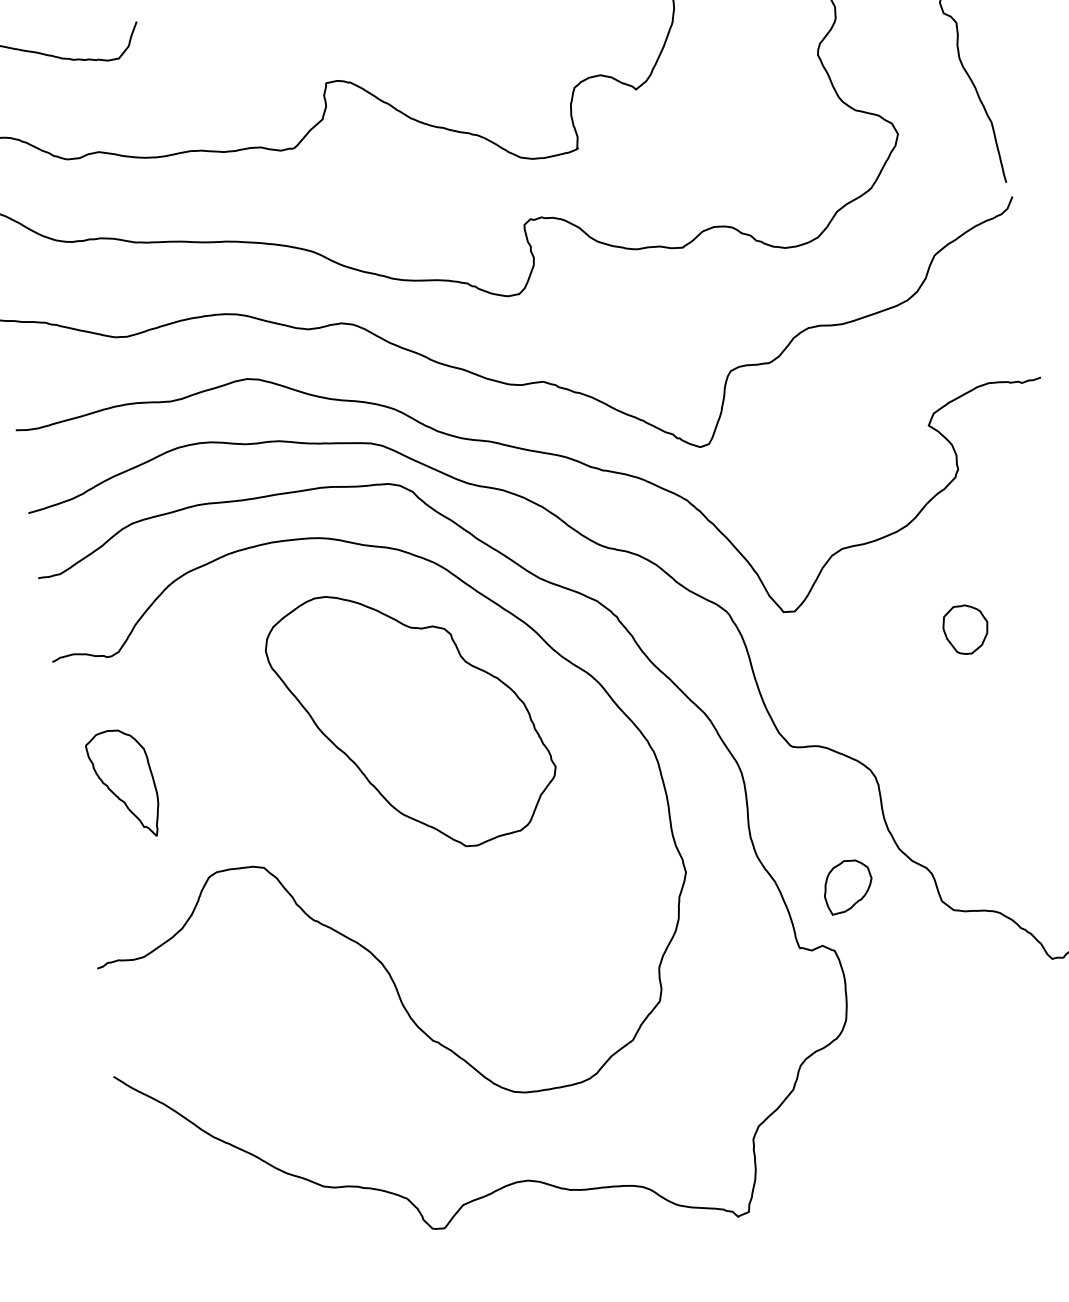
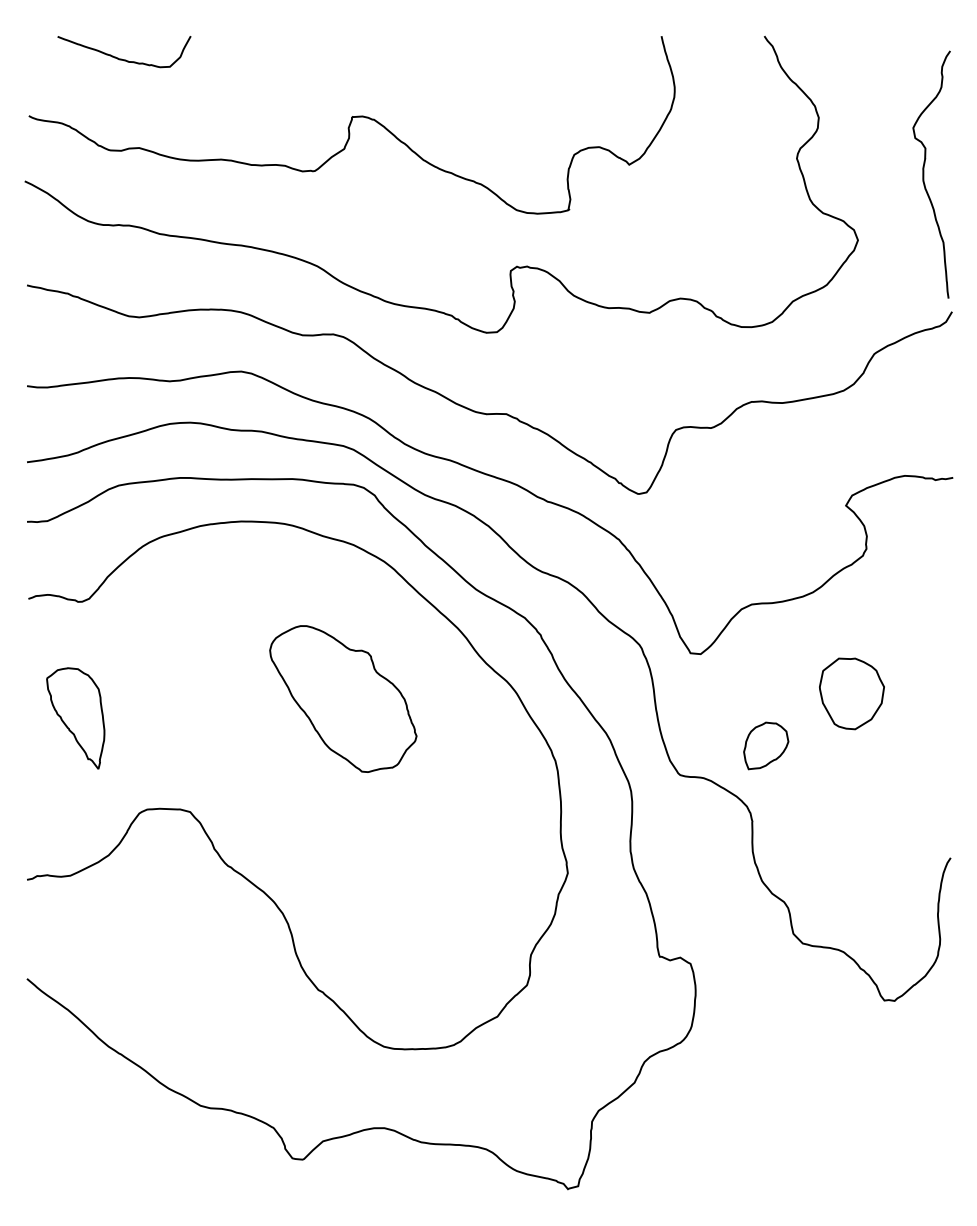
part: (965, 629) -> (851, 693), size x1.6
part: (412, 718) -> (343, 698), size x0.6
part: (848, 885) -> (766, 745), moved

